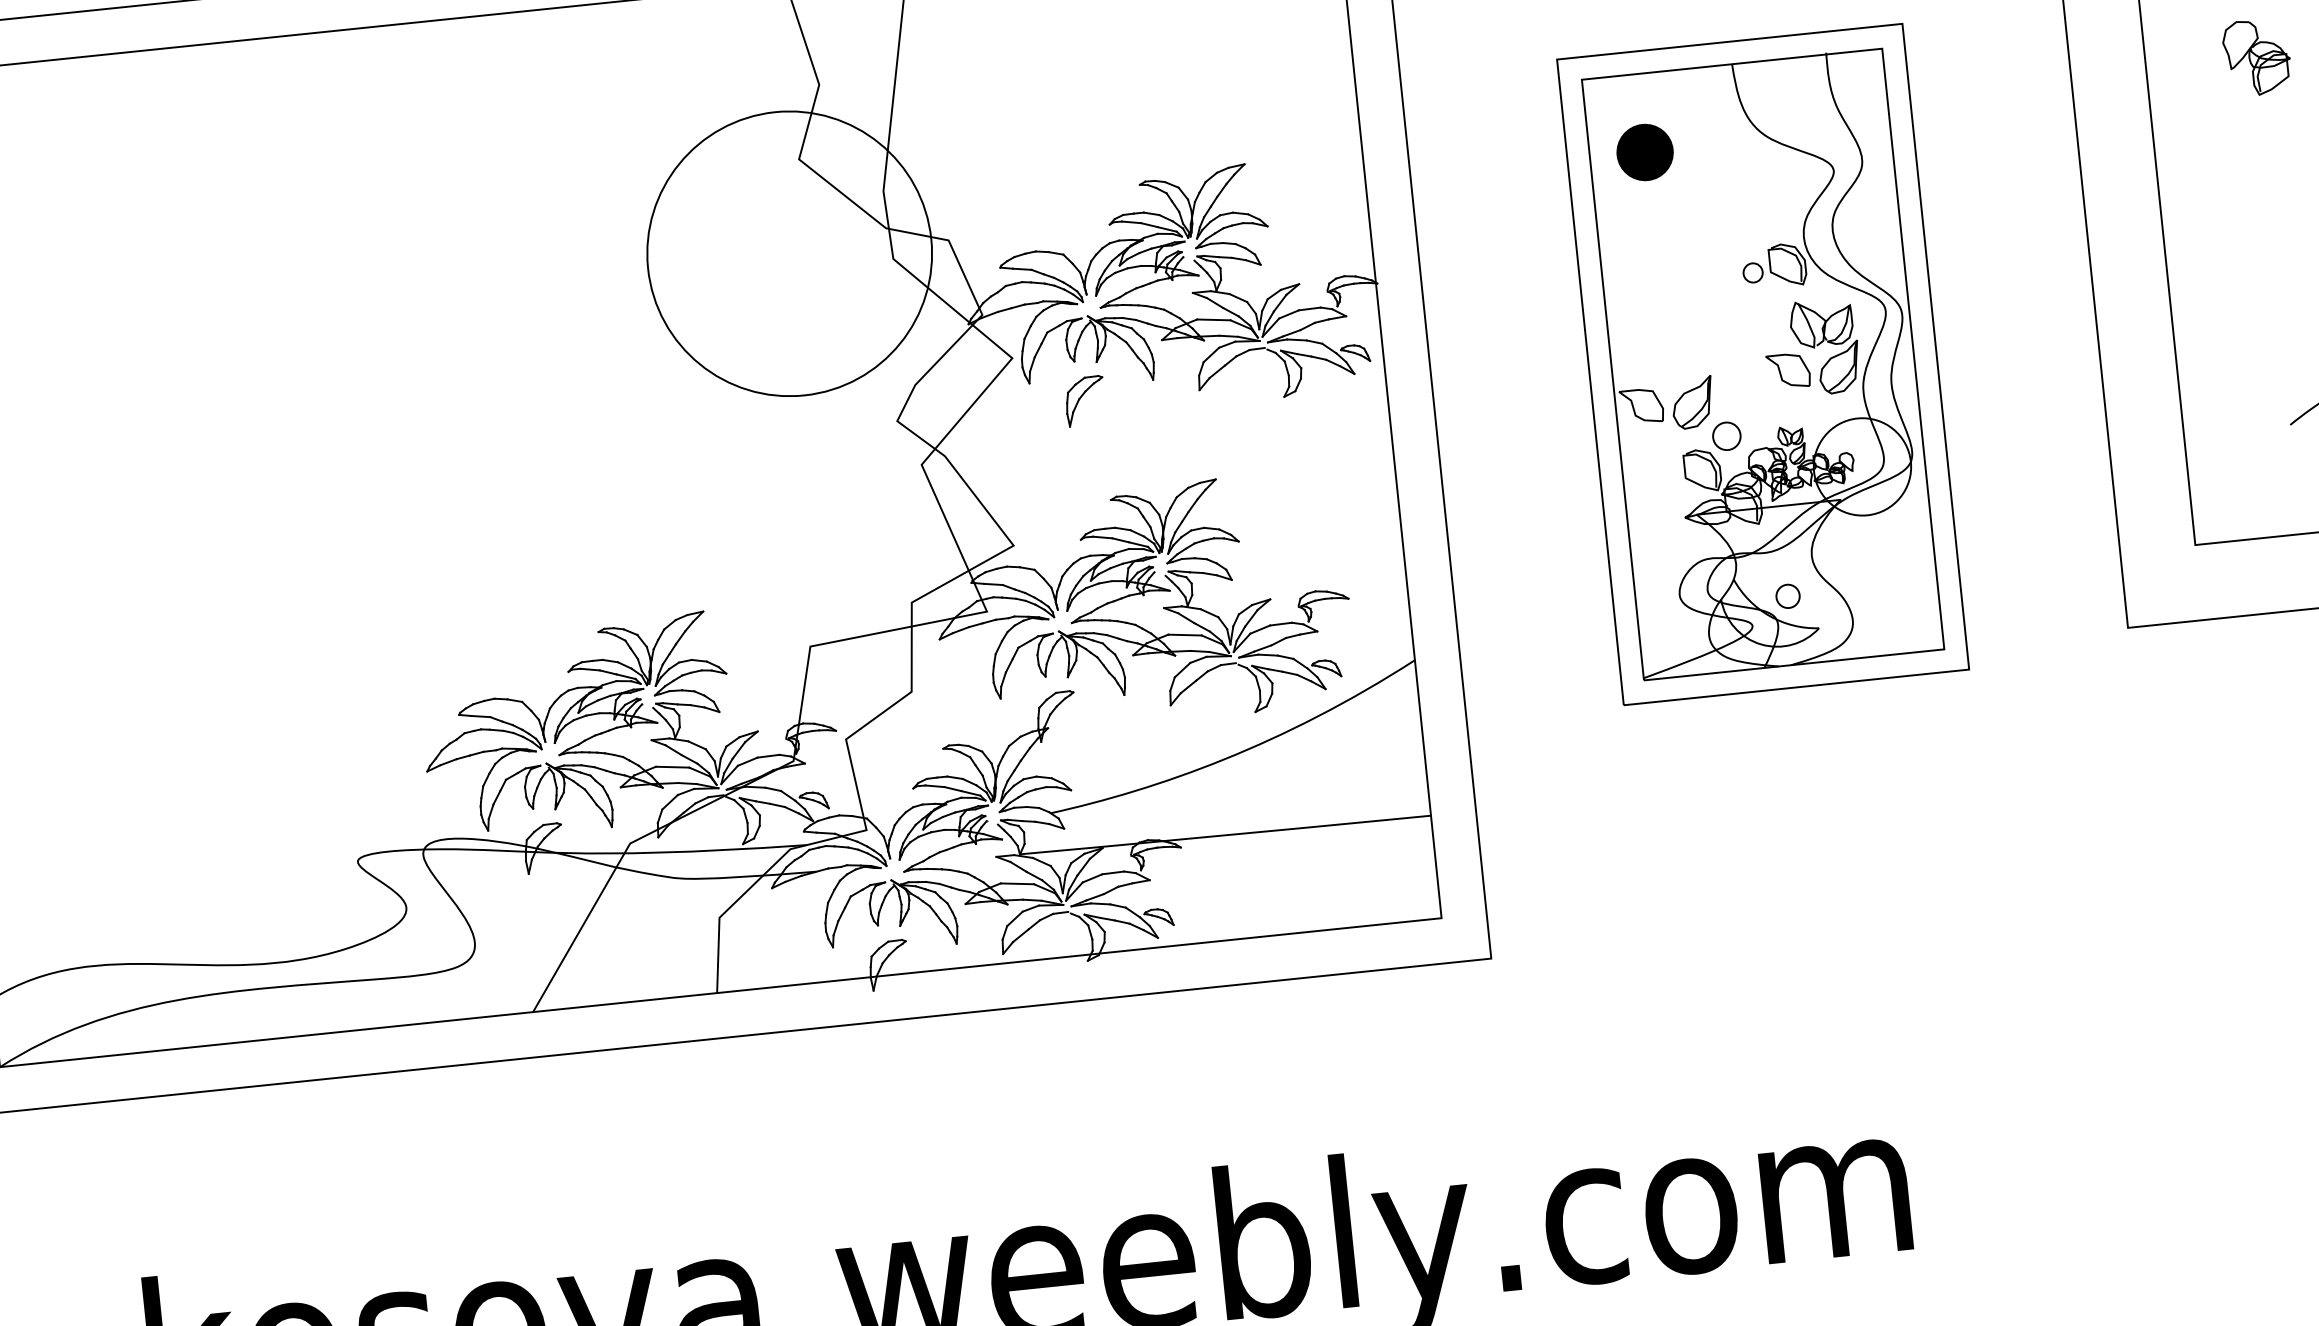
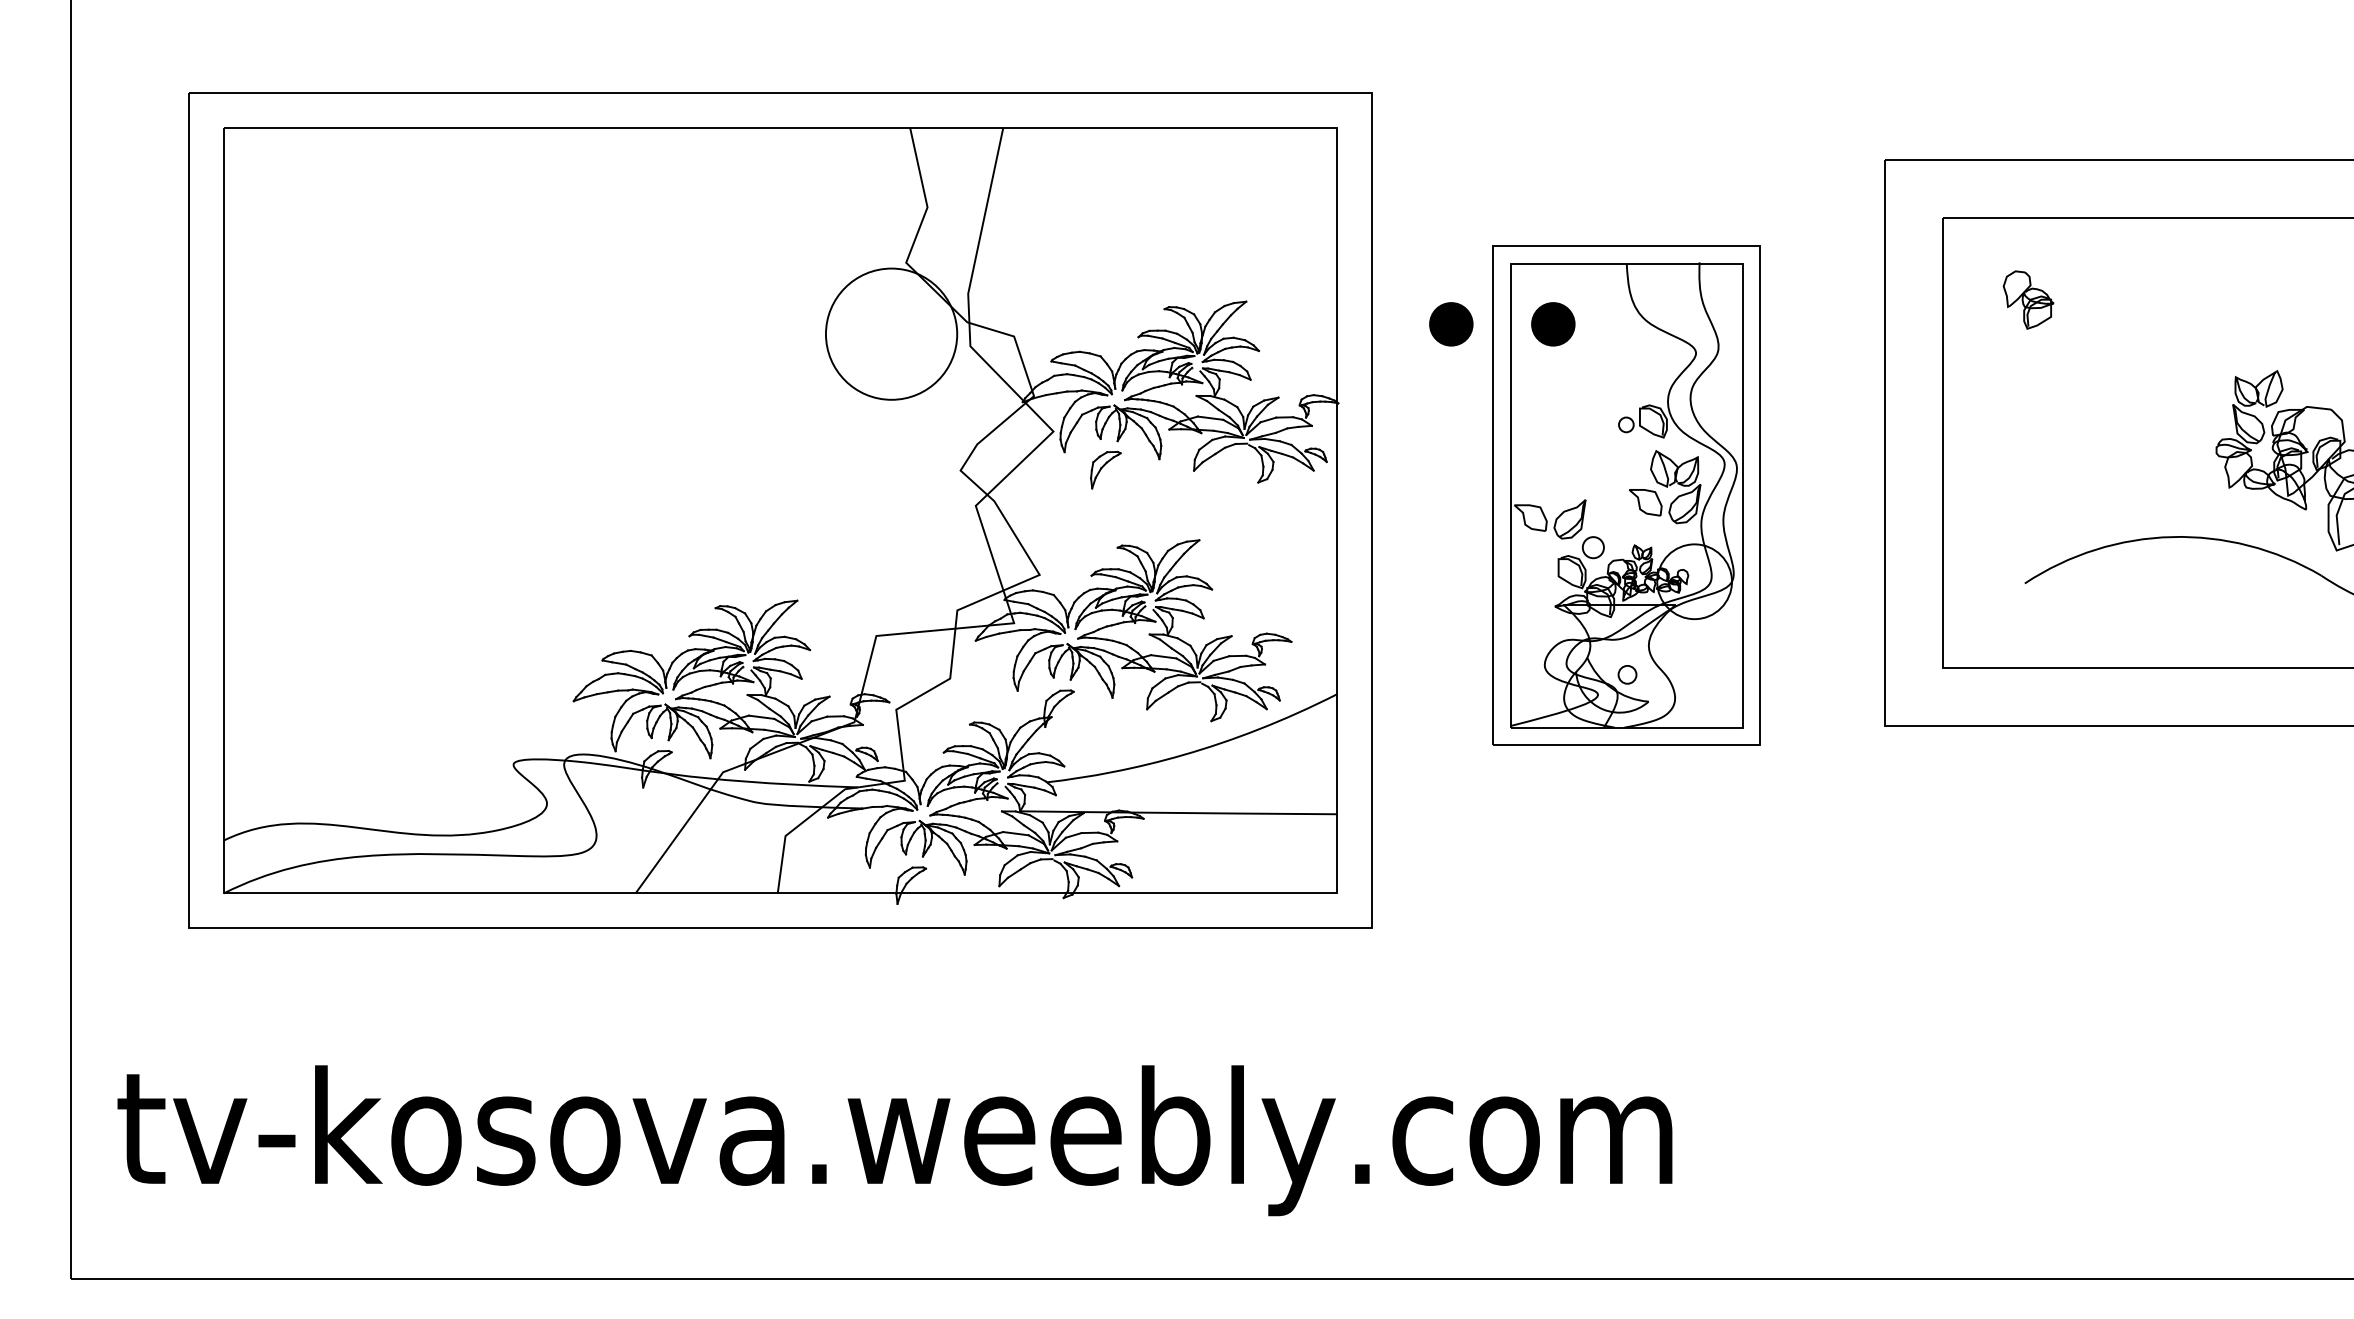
part: (1513, 166) -> (1451, 324), added
circle: (789, 252) -> (891, 333), size x0.6

